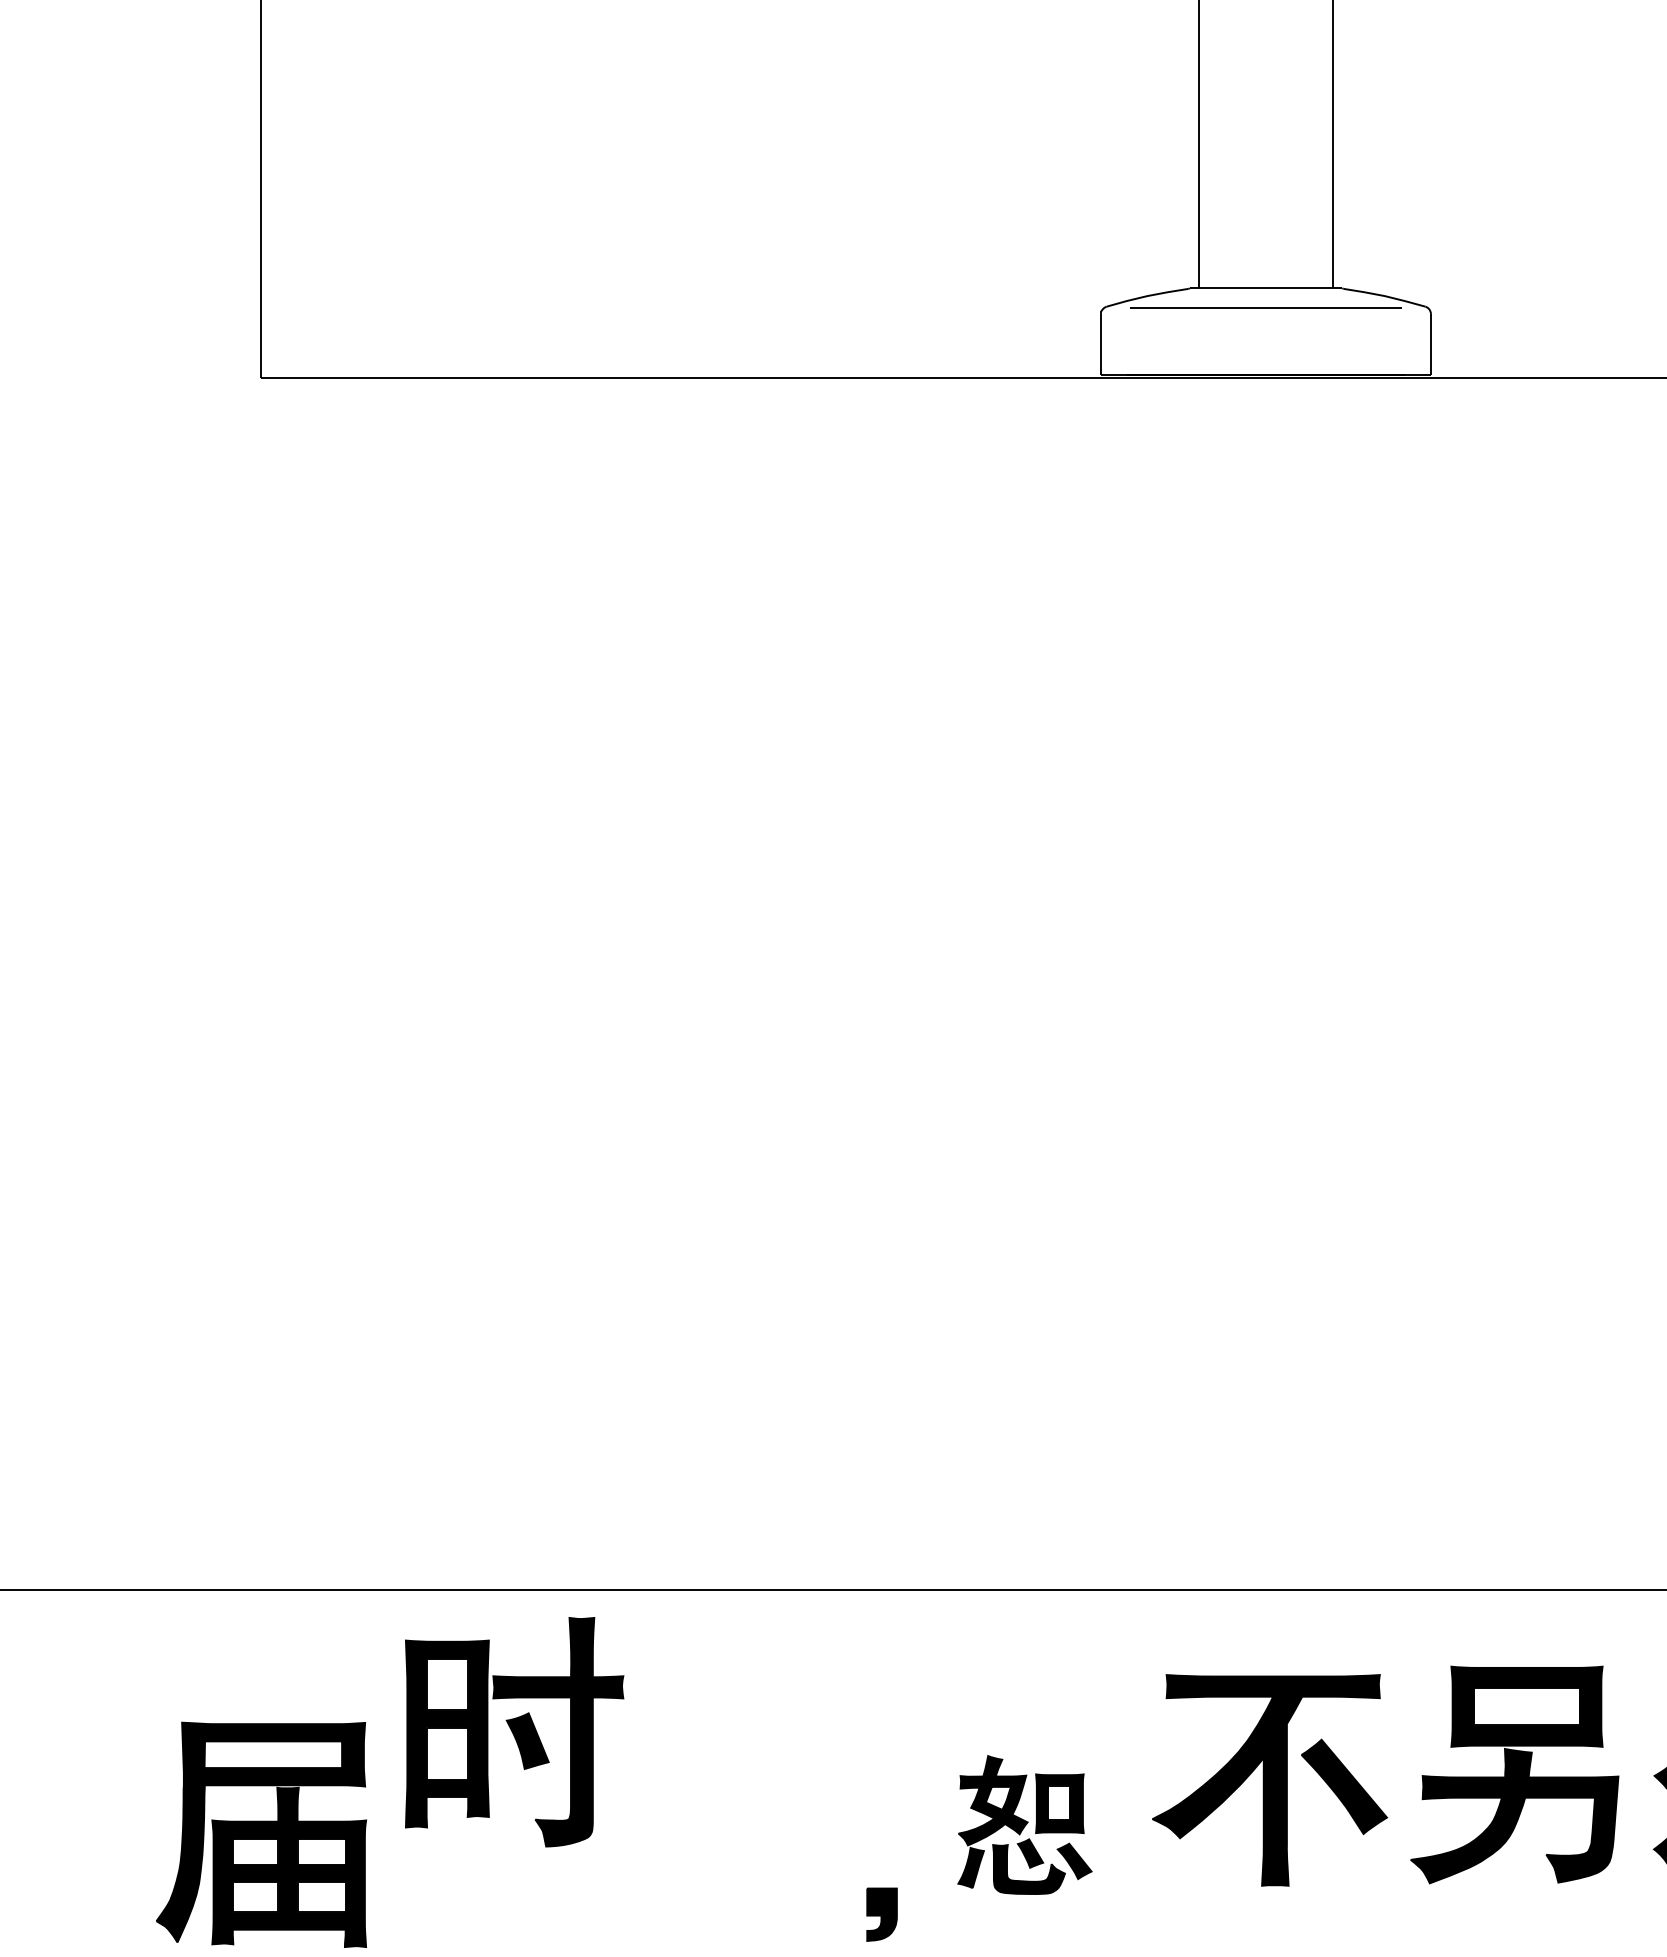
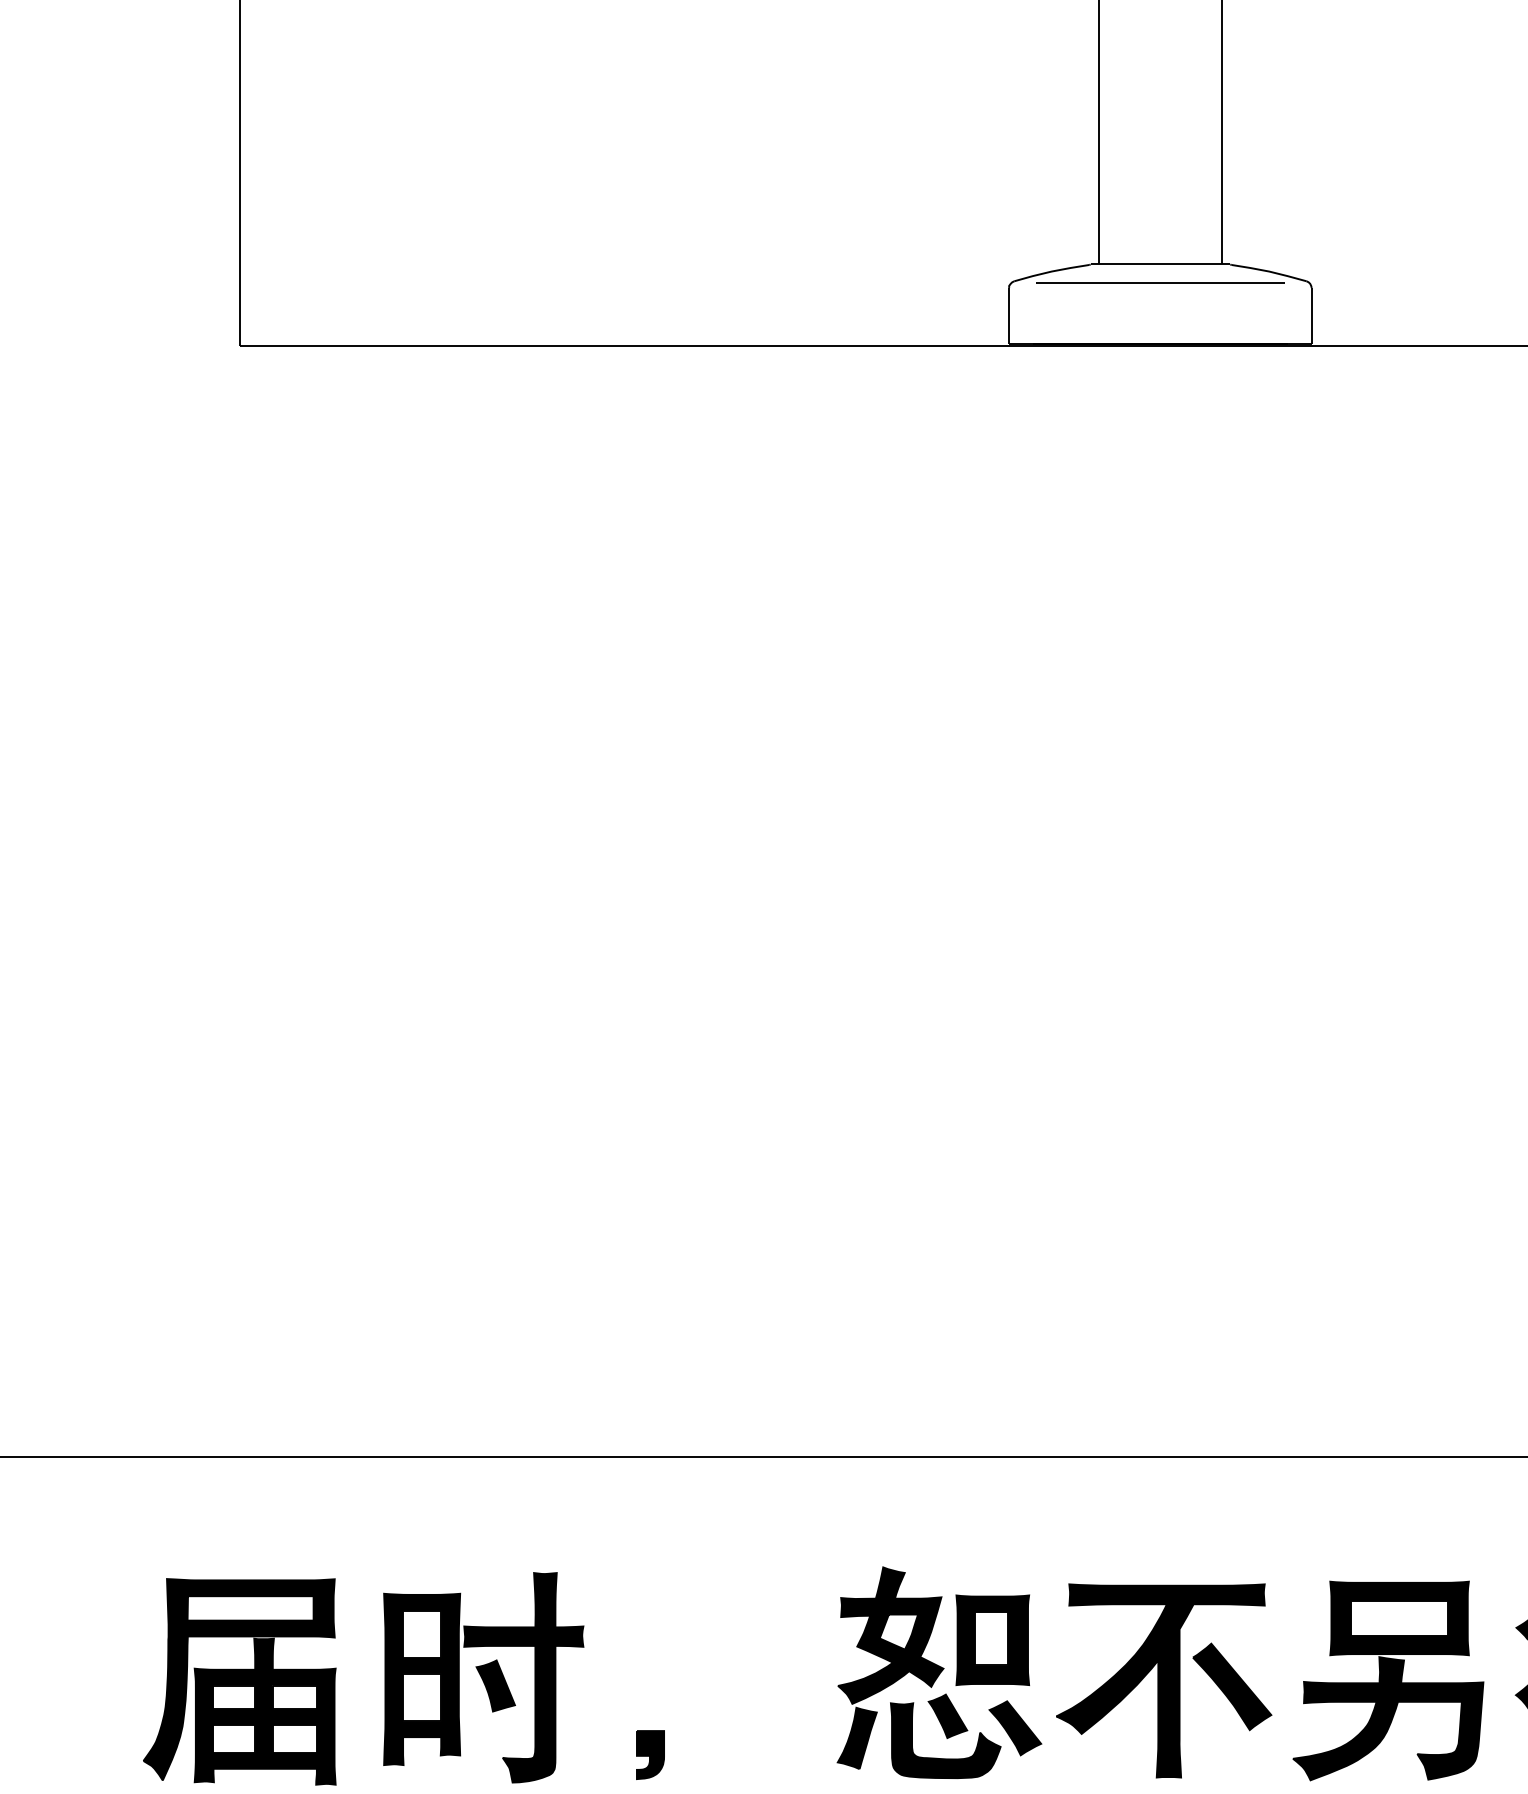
part: (514, 1731) -> (483, 1677), moved
part: (1514, 1774) -> (1388, 1680), moved
part: (1270, 1779) -> (1164, 1680), moved
part: (1024, 1824) -> (939, 1672), size x1.67
part: (882, 1914) -> (650, 1754), moved

